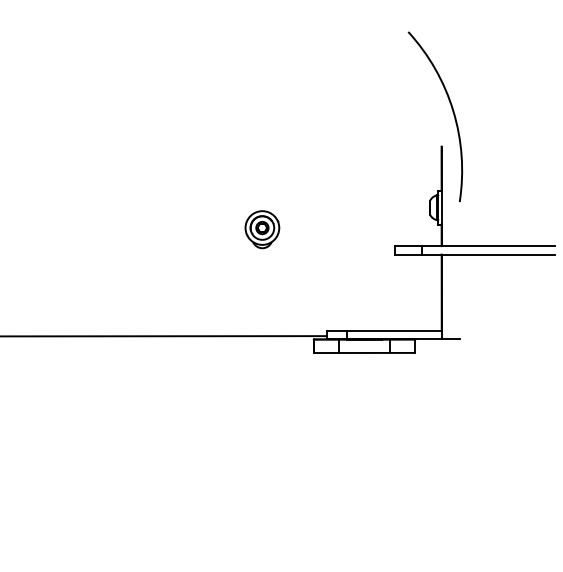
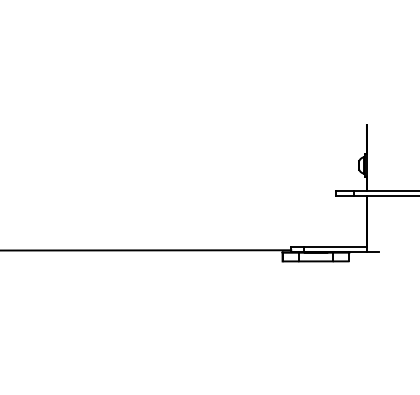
arc: (451, 111) -> (373, 101), removed
part: (262, 229) -> (248, 179), removed

